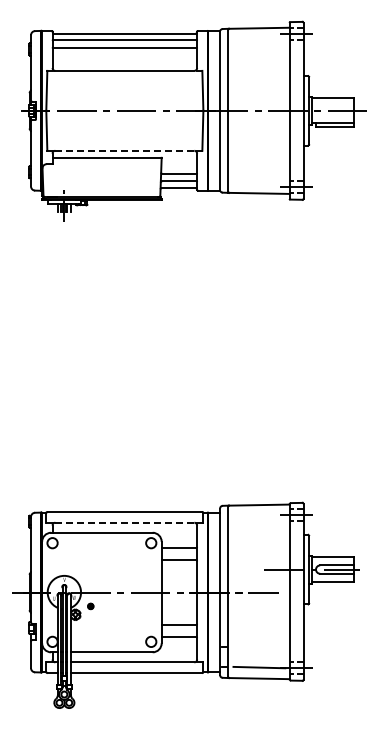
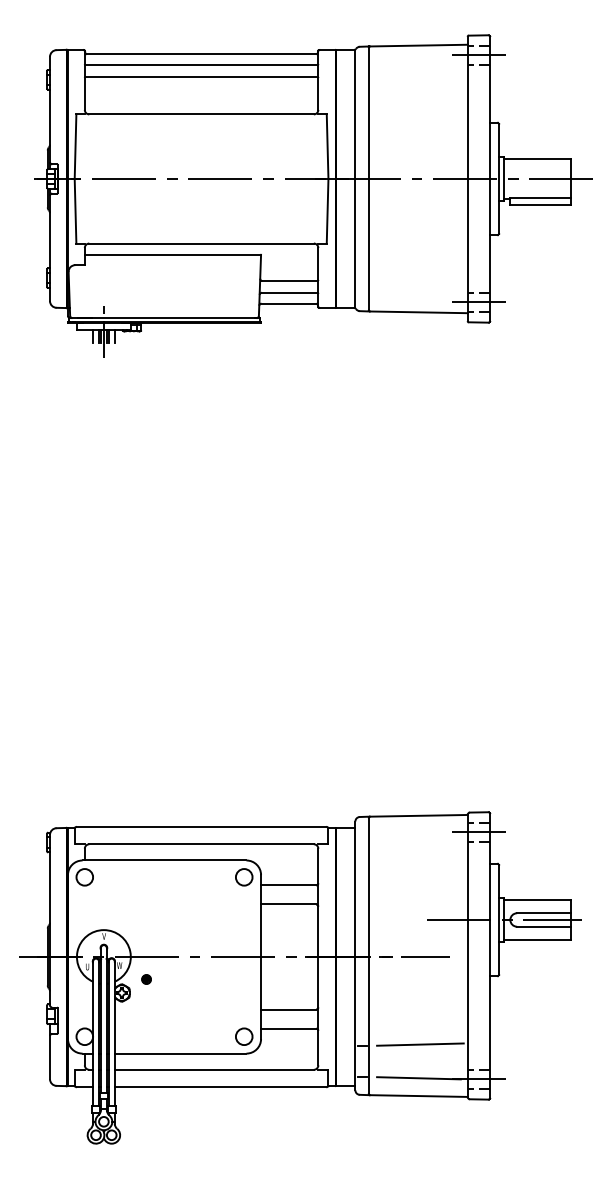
line: (124, 150) -> (201, 243), dashed -> solid
line: (124, 522) -> (201, 843), dashed -> solid
line: (260, 646) -> (420, 1044), added

